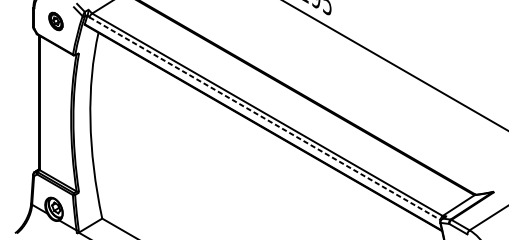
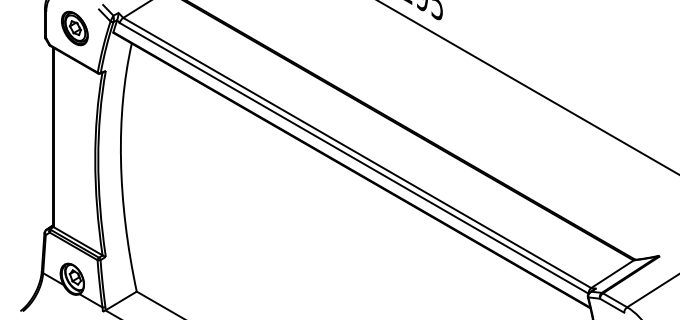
part: (55, 21) -> (74, 28), size x1.43
line: (265, 118) -> (354, 158), dashed -> solid

